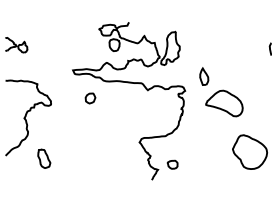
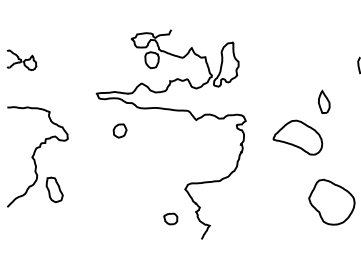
part: (204, 76) -> (324, 101), moved
part: (44, 158) -> (55, 189), moved
part: (172, 164) -> (170, 218), moved

